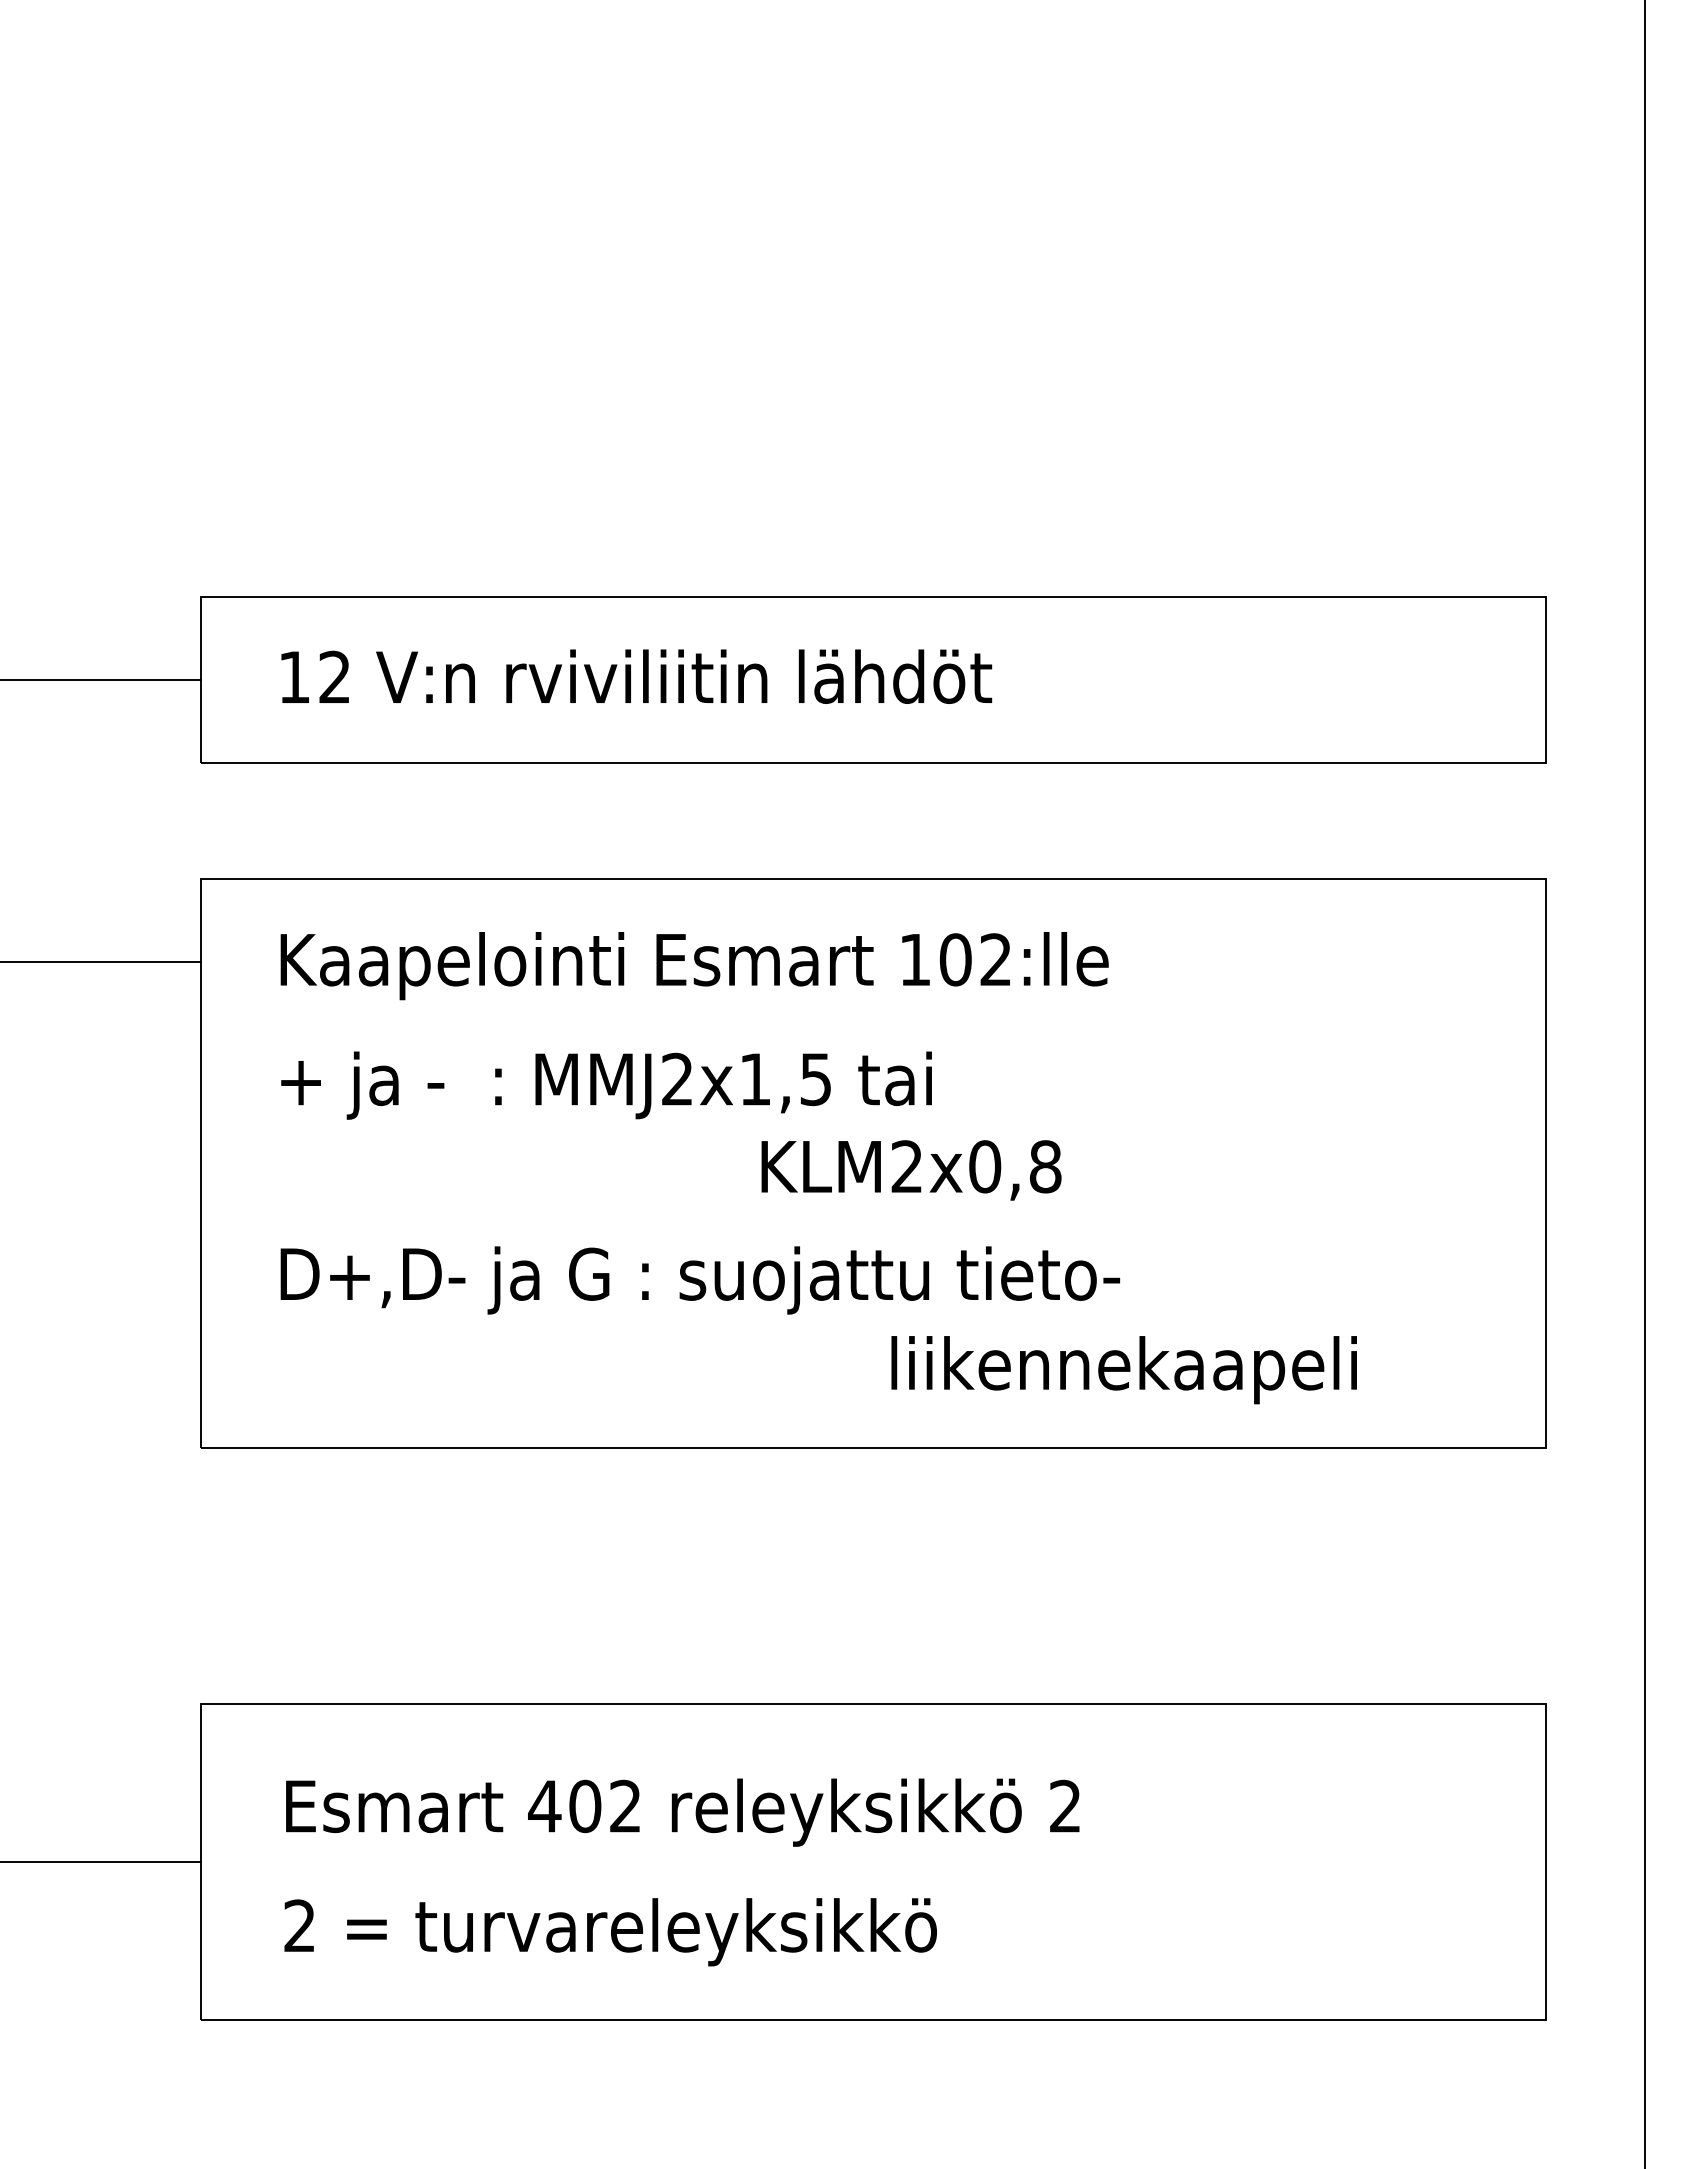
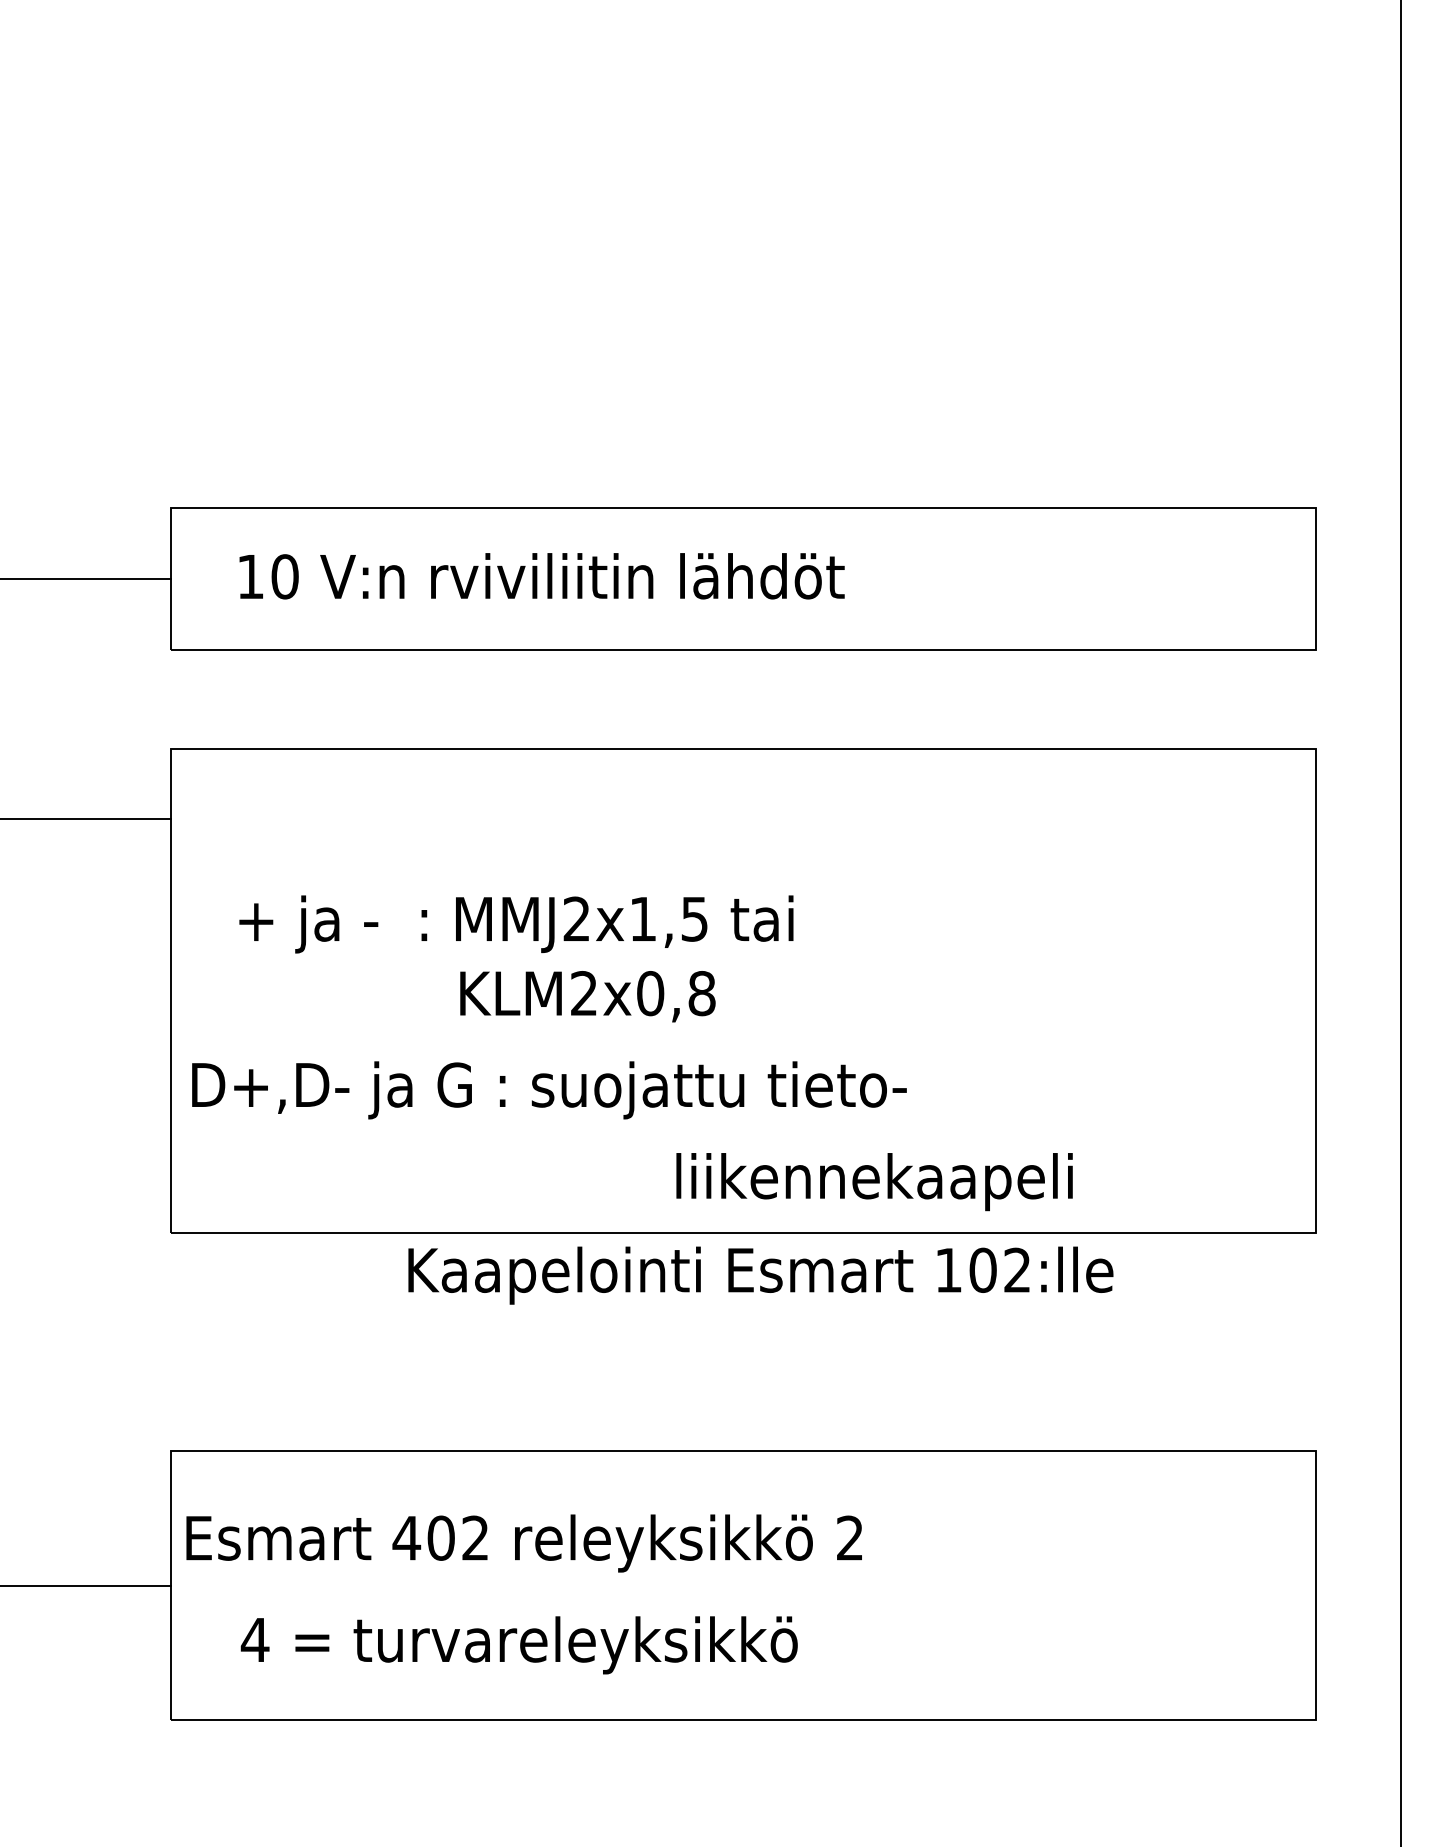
text: (334, 676) -> (284, 576), 12 -> 10
text: (694, 966) -> (760, 1276), moved
text: (911, 1170) -> (587, 996), moved
text: (700, 1280) -> (549, 1090), moved
text: (1123, 1370) -> (873, 1182), moved
text: (682, 1812) -> (524, 1543), moved
text: (299, 1925) -> (254, 1639), 2 -> 4

